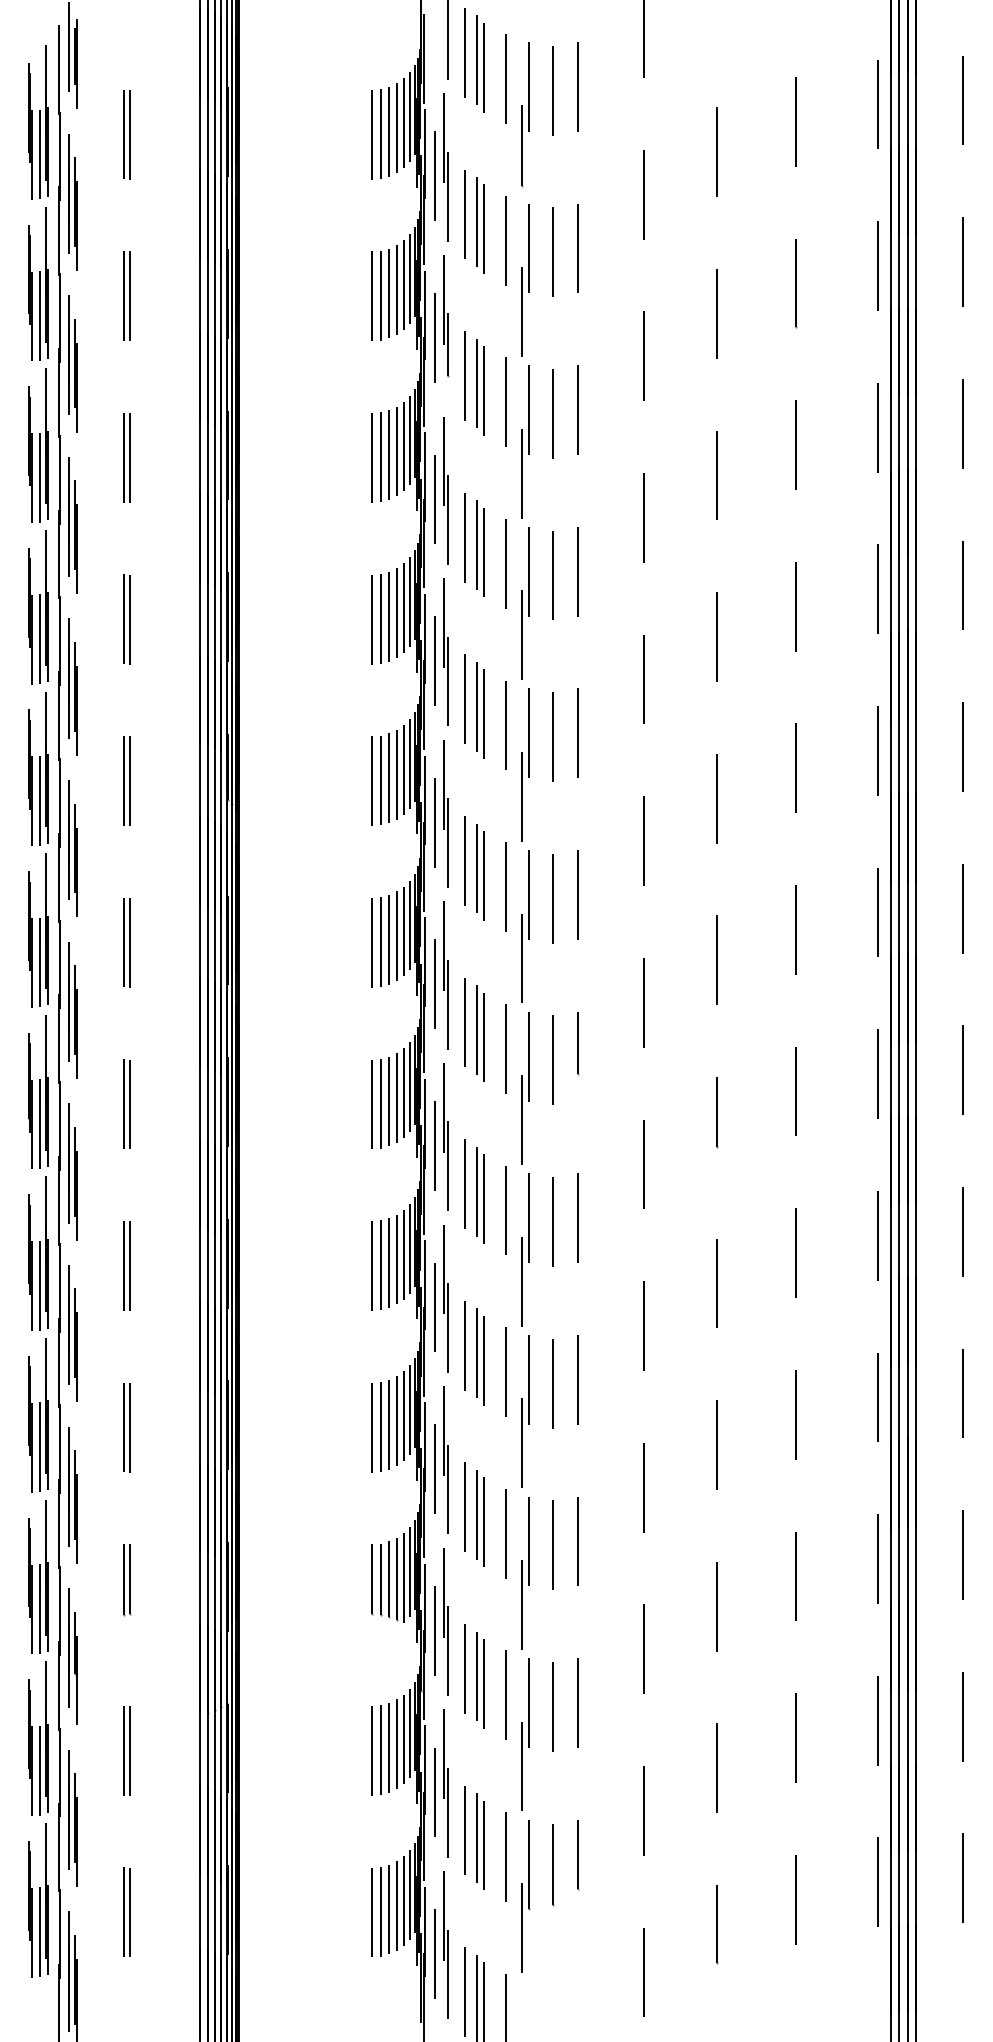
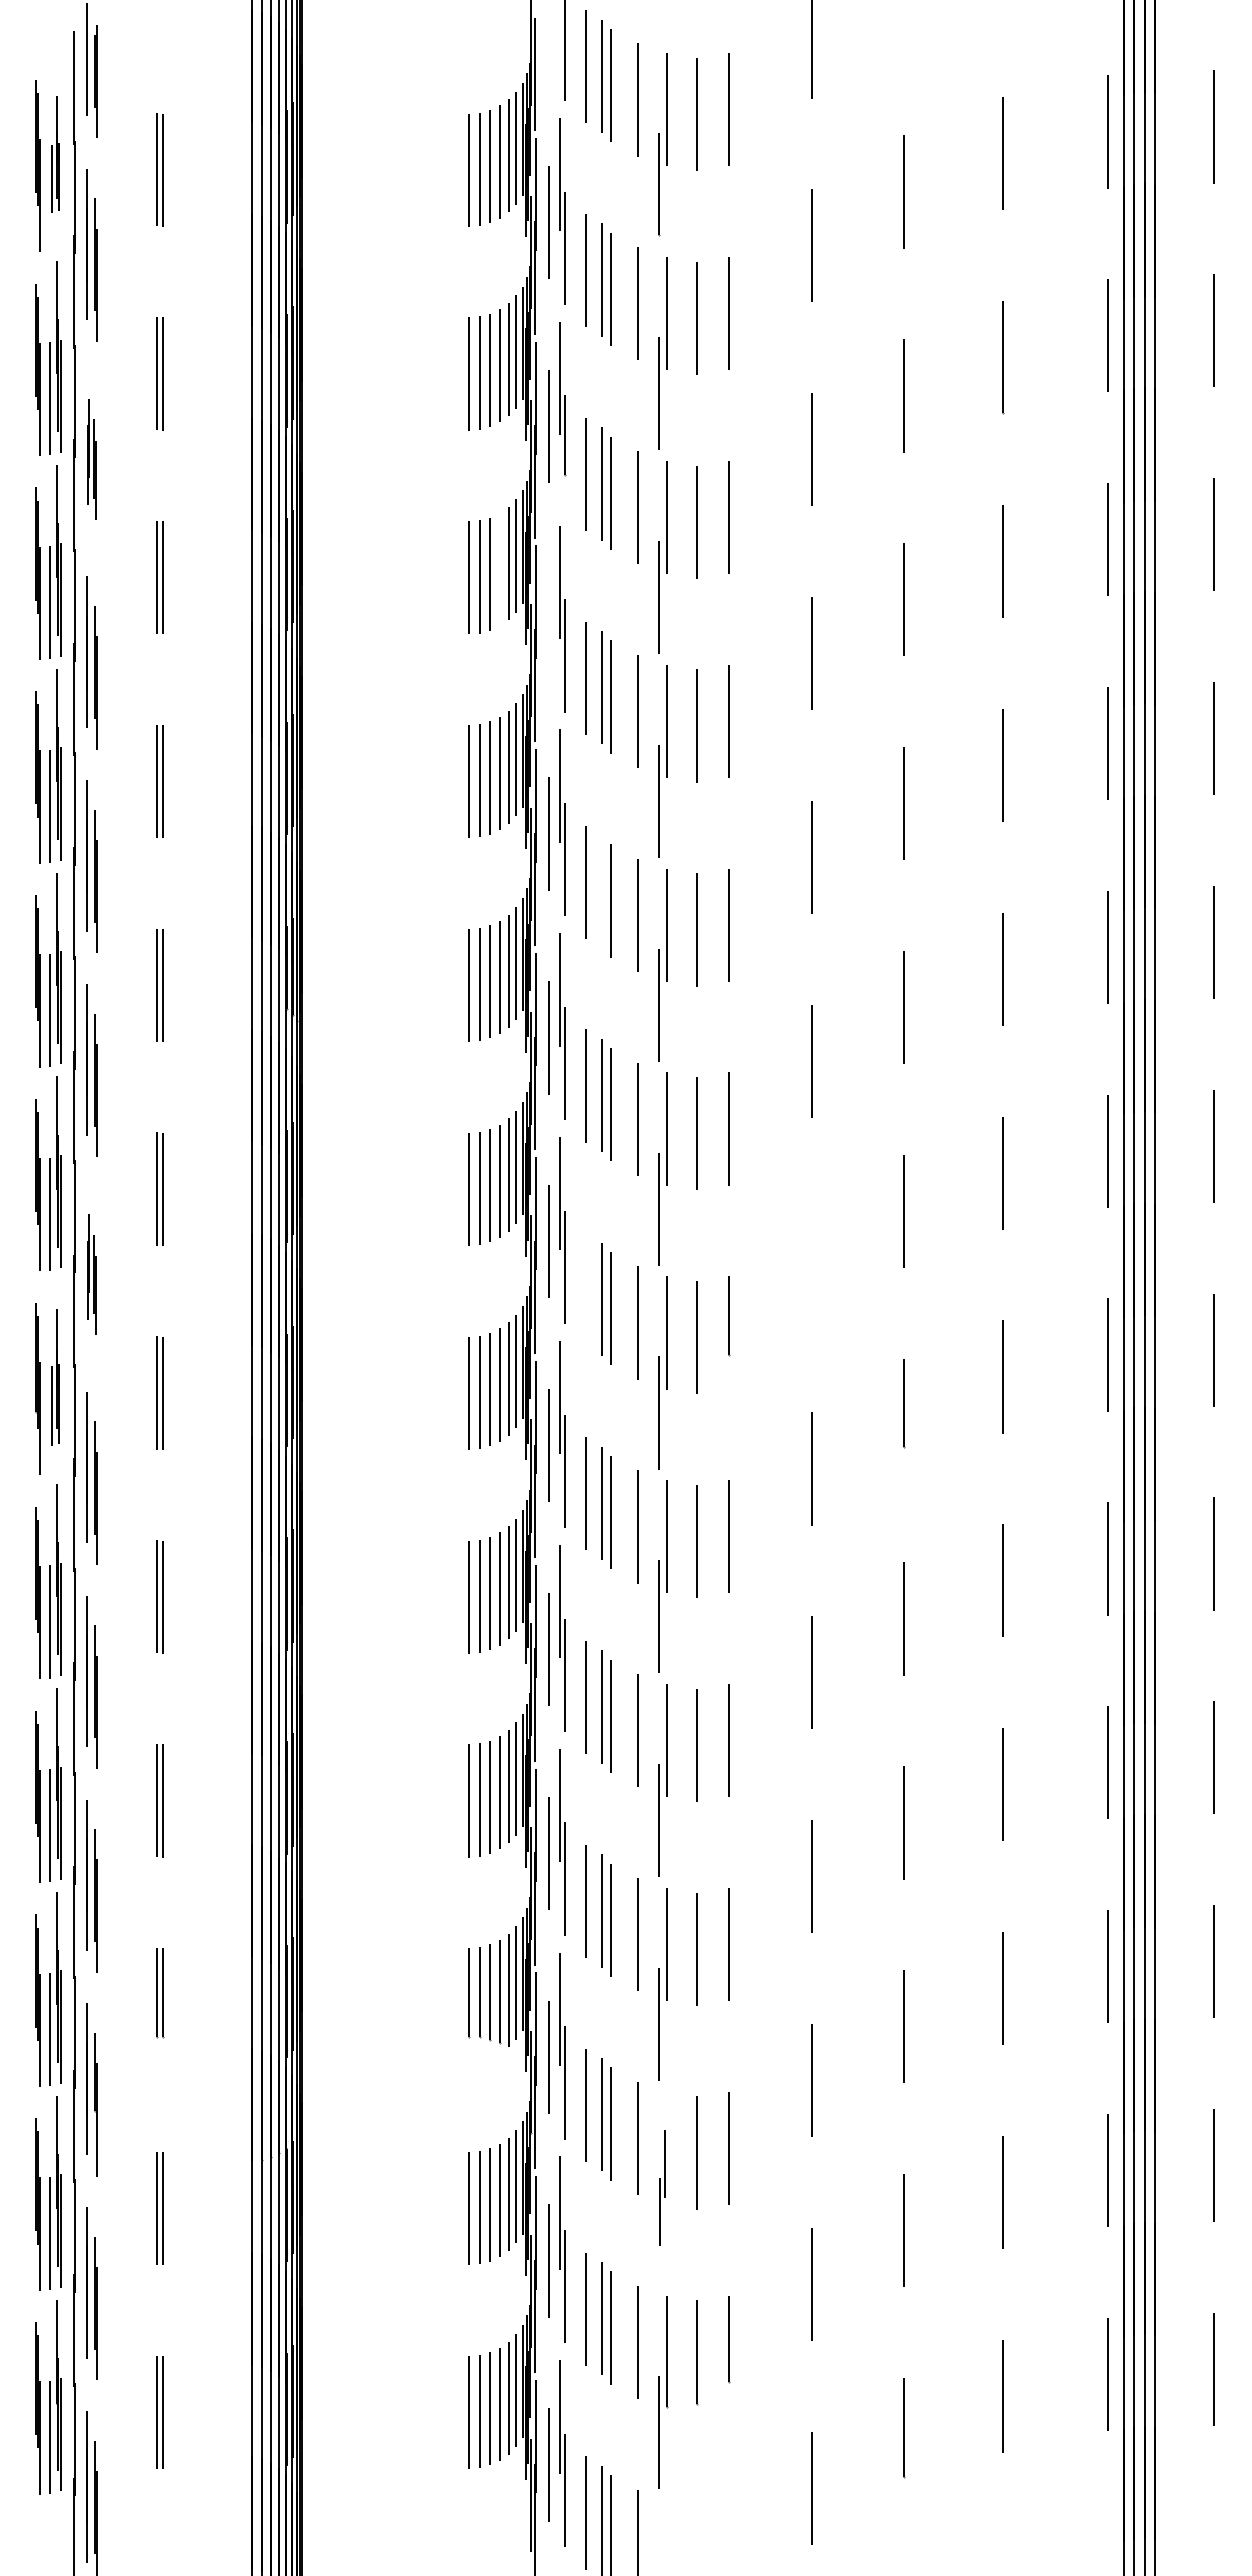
part: (44, 122) -> (55, 154), size x0.6
part: (72, 364) -> (91, 459), size x0.7
line: (397, 451) -> (500, 569), removed
line: (435, 499) -> (548, 630), removed
line: (477, 706) -> (601, 891), removed
line: (643, 1002) -> (811, 1264), removed
part: (72, 1010) -> (91, 1274), size x0.7
line: (464, 1022) -> (585, 1289), removed
part: (44, 1091) -> (55, 1377), size x0.7
part: (525, 1734) -> (662, 2188), size x0.6

